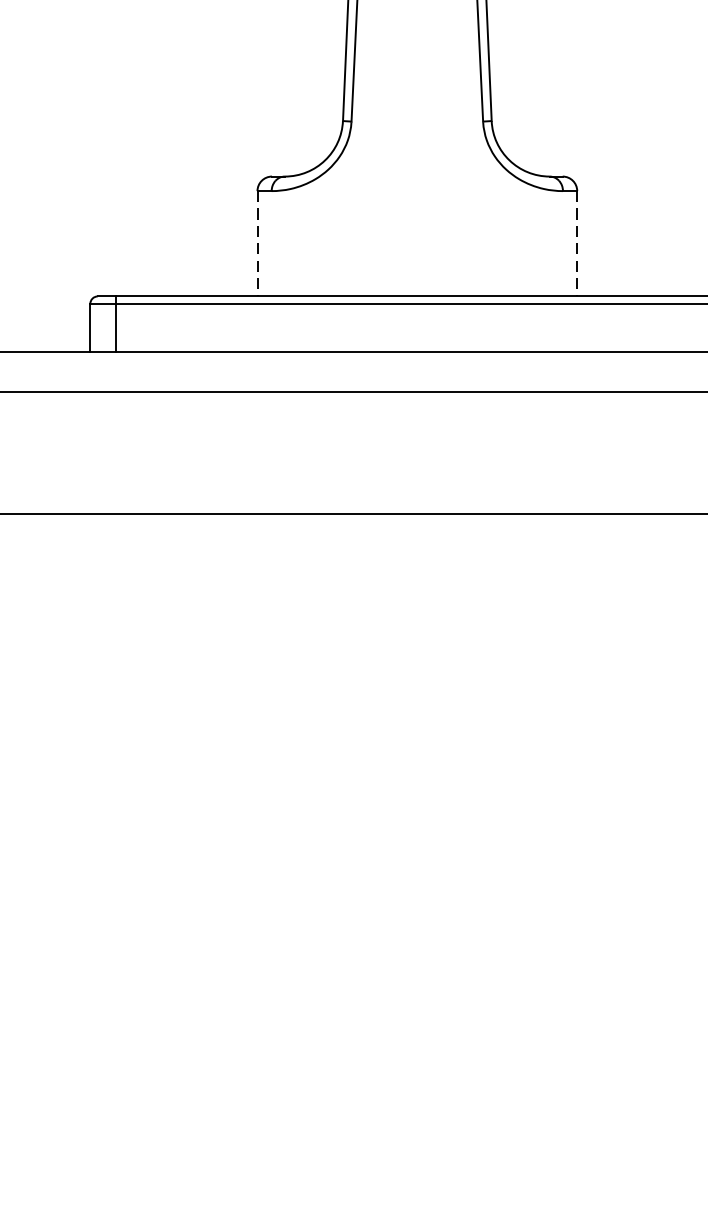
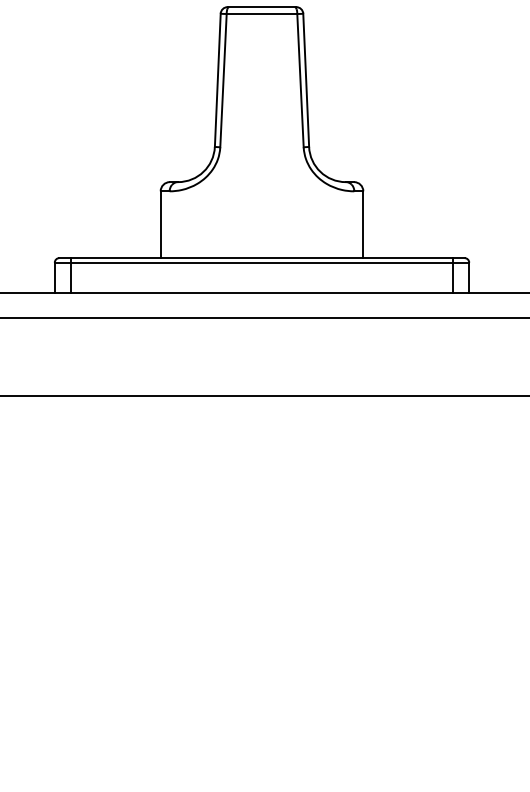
line: (257, 245) -> (160, 225), dashed -> solid
line: (577, 245) -> (363, 225), dashed -> solid

